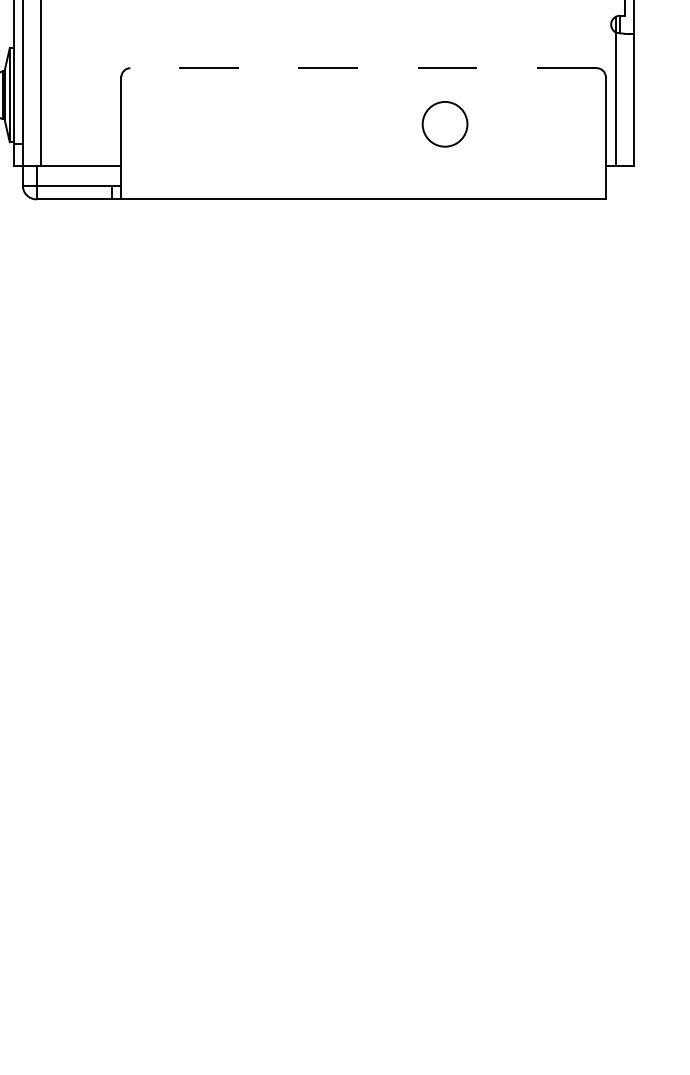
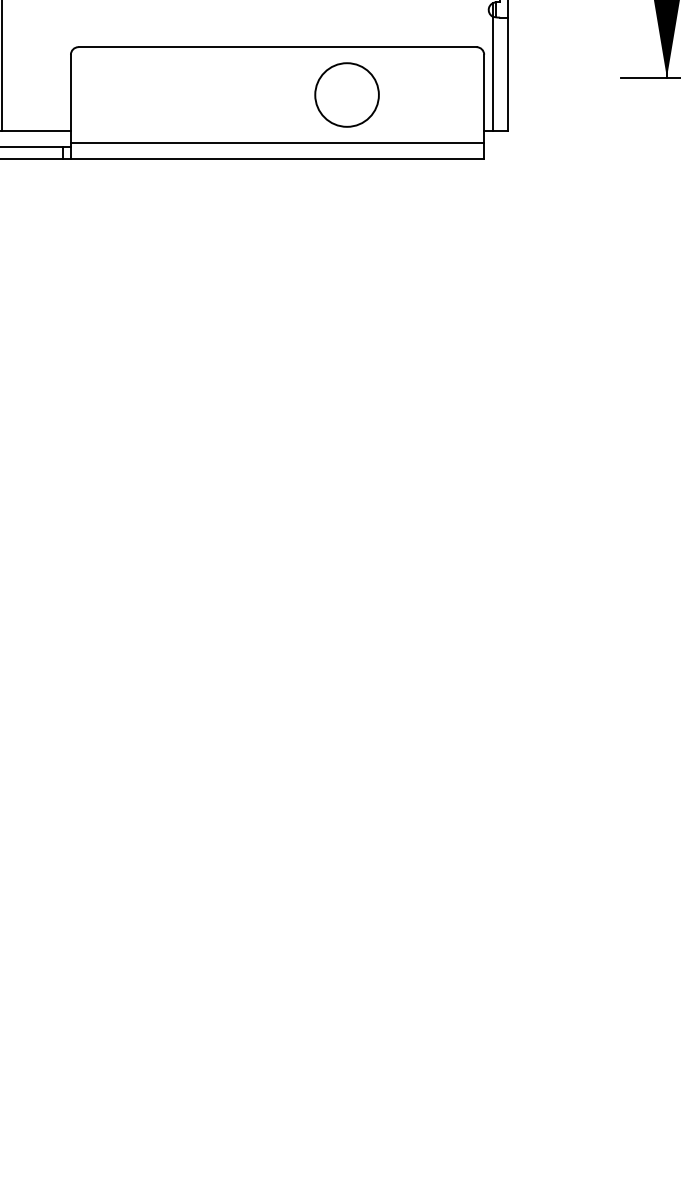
line: (363, 68) -> (277, 47), dashed -> solid
circle: (444, 123) -> (346, 94), size x1.67
line: (363, 181) -> (277, 143), added

